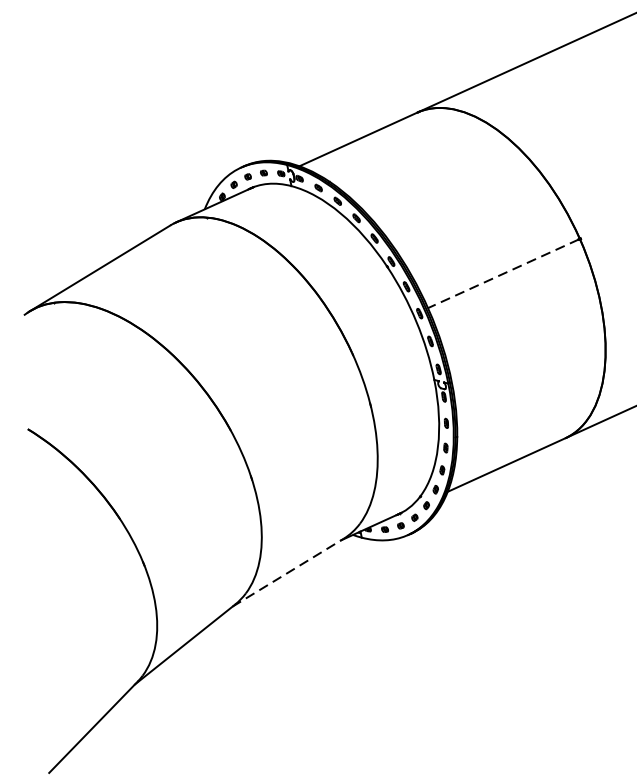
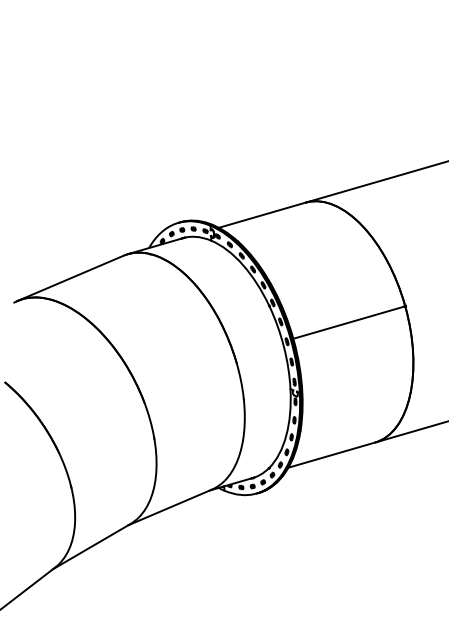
line: (504, 273) -> (349, 322), dashed -> solid
line: (288, 572) -> (170, 507), dashed -> solid

